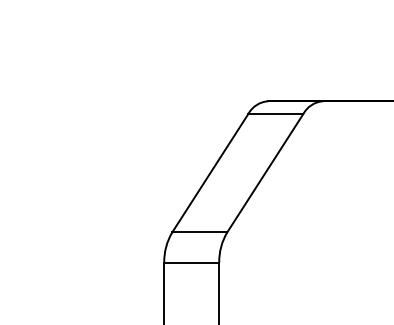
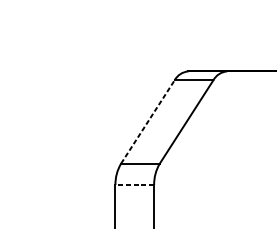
line: (210, 172) -> (147, 121), solid -> dashed
line: (191, 262) -> (134, 184), solid -> dashed

